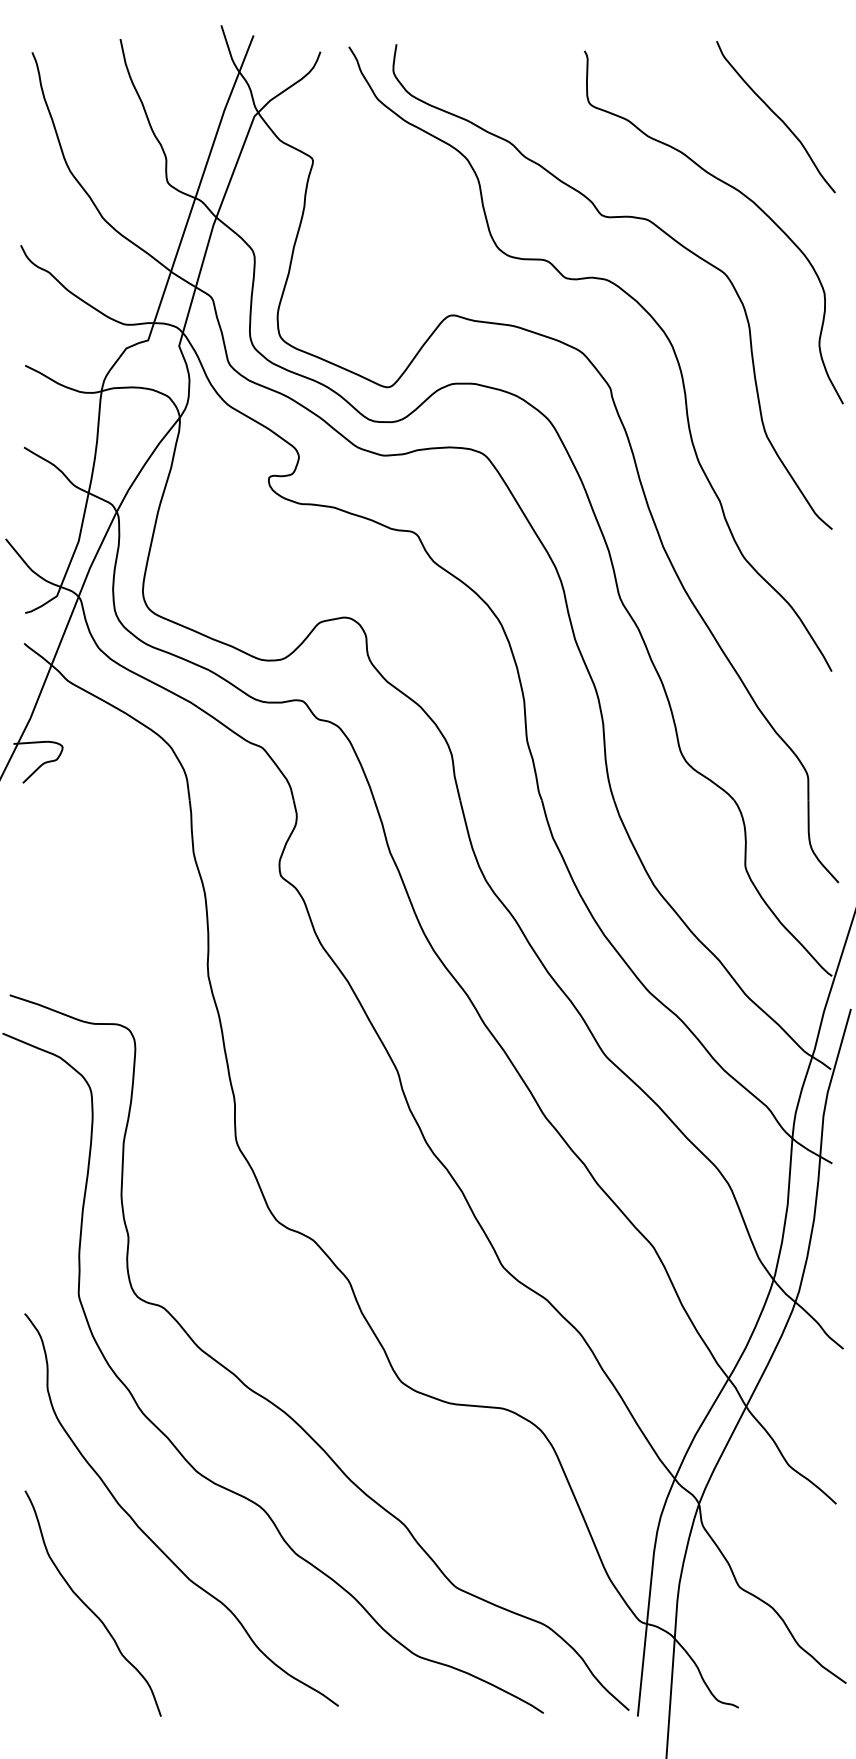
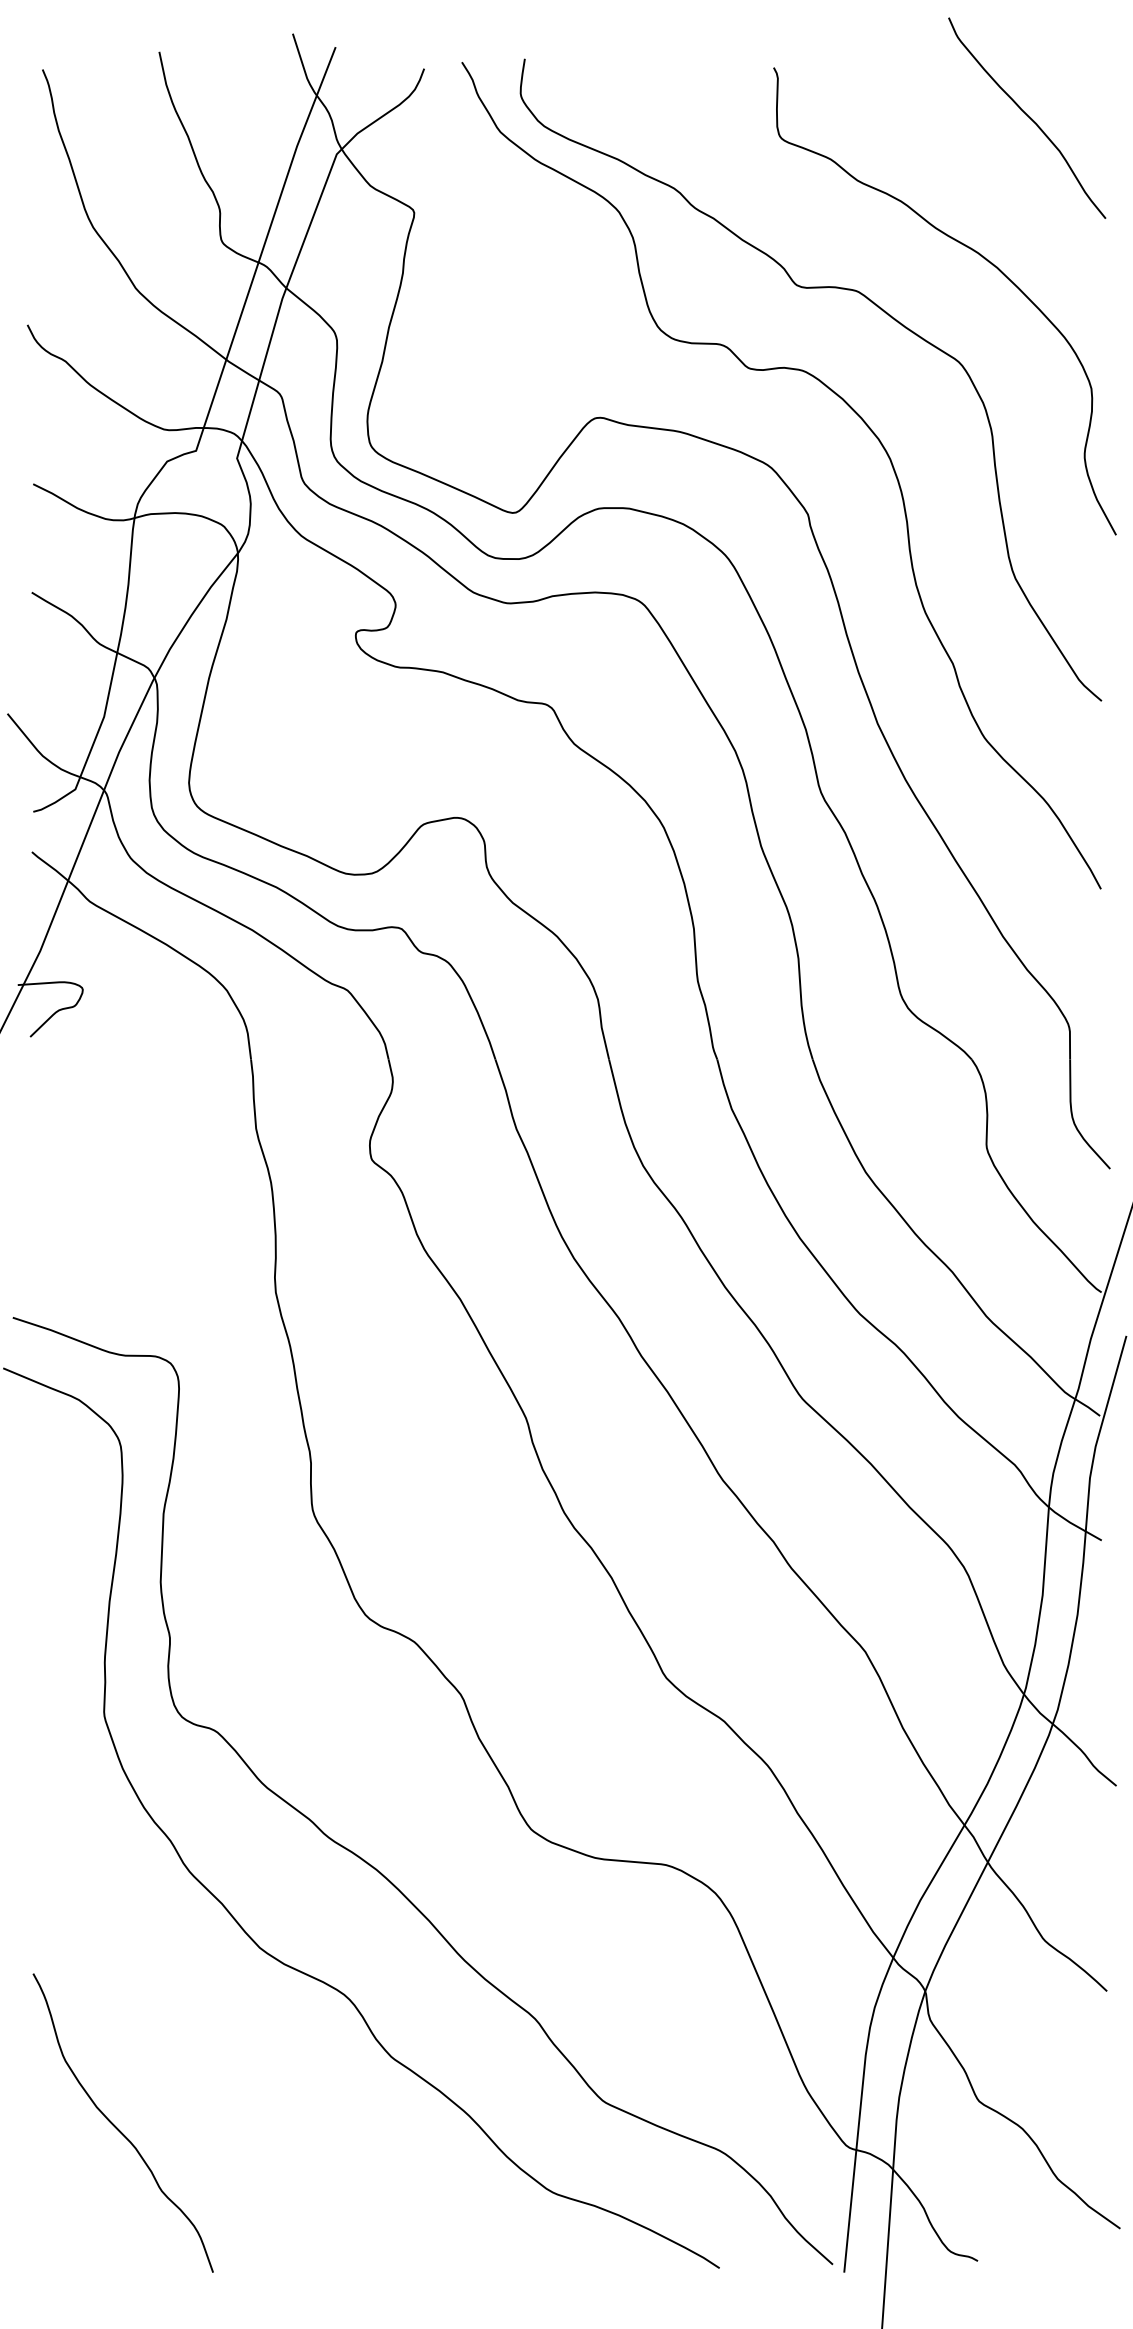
curve: (776, 116) -> (1027, 117), moved
curve: (148, 1535) -> (196, 2032), removed

